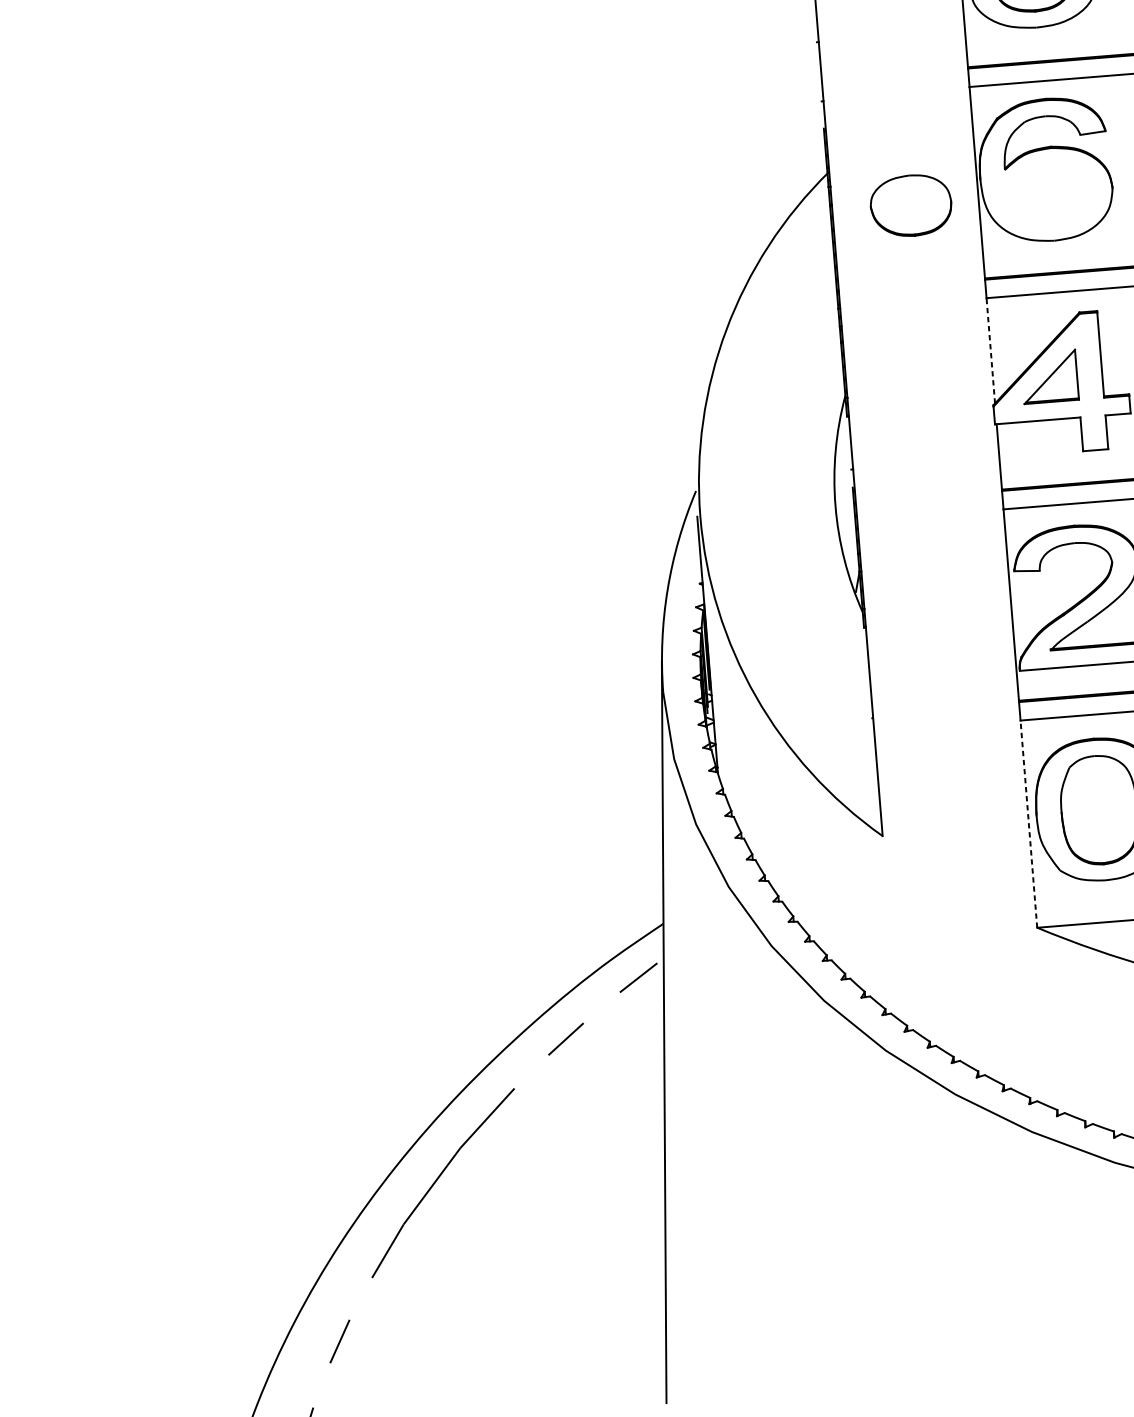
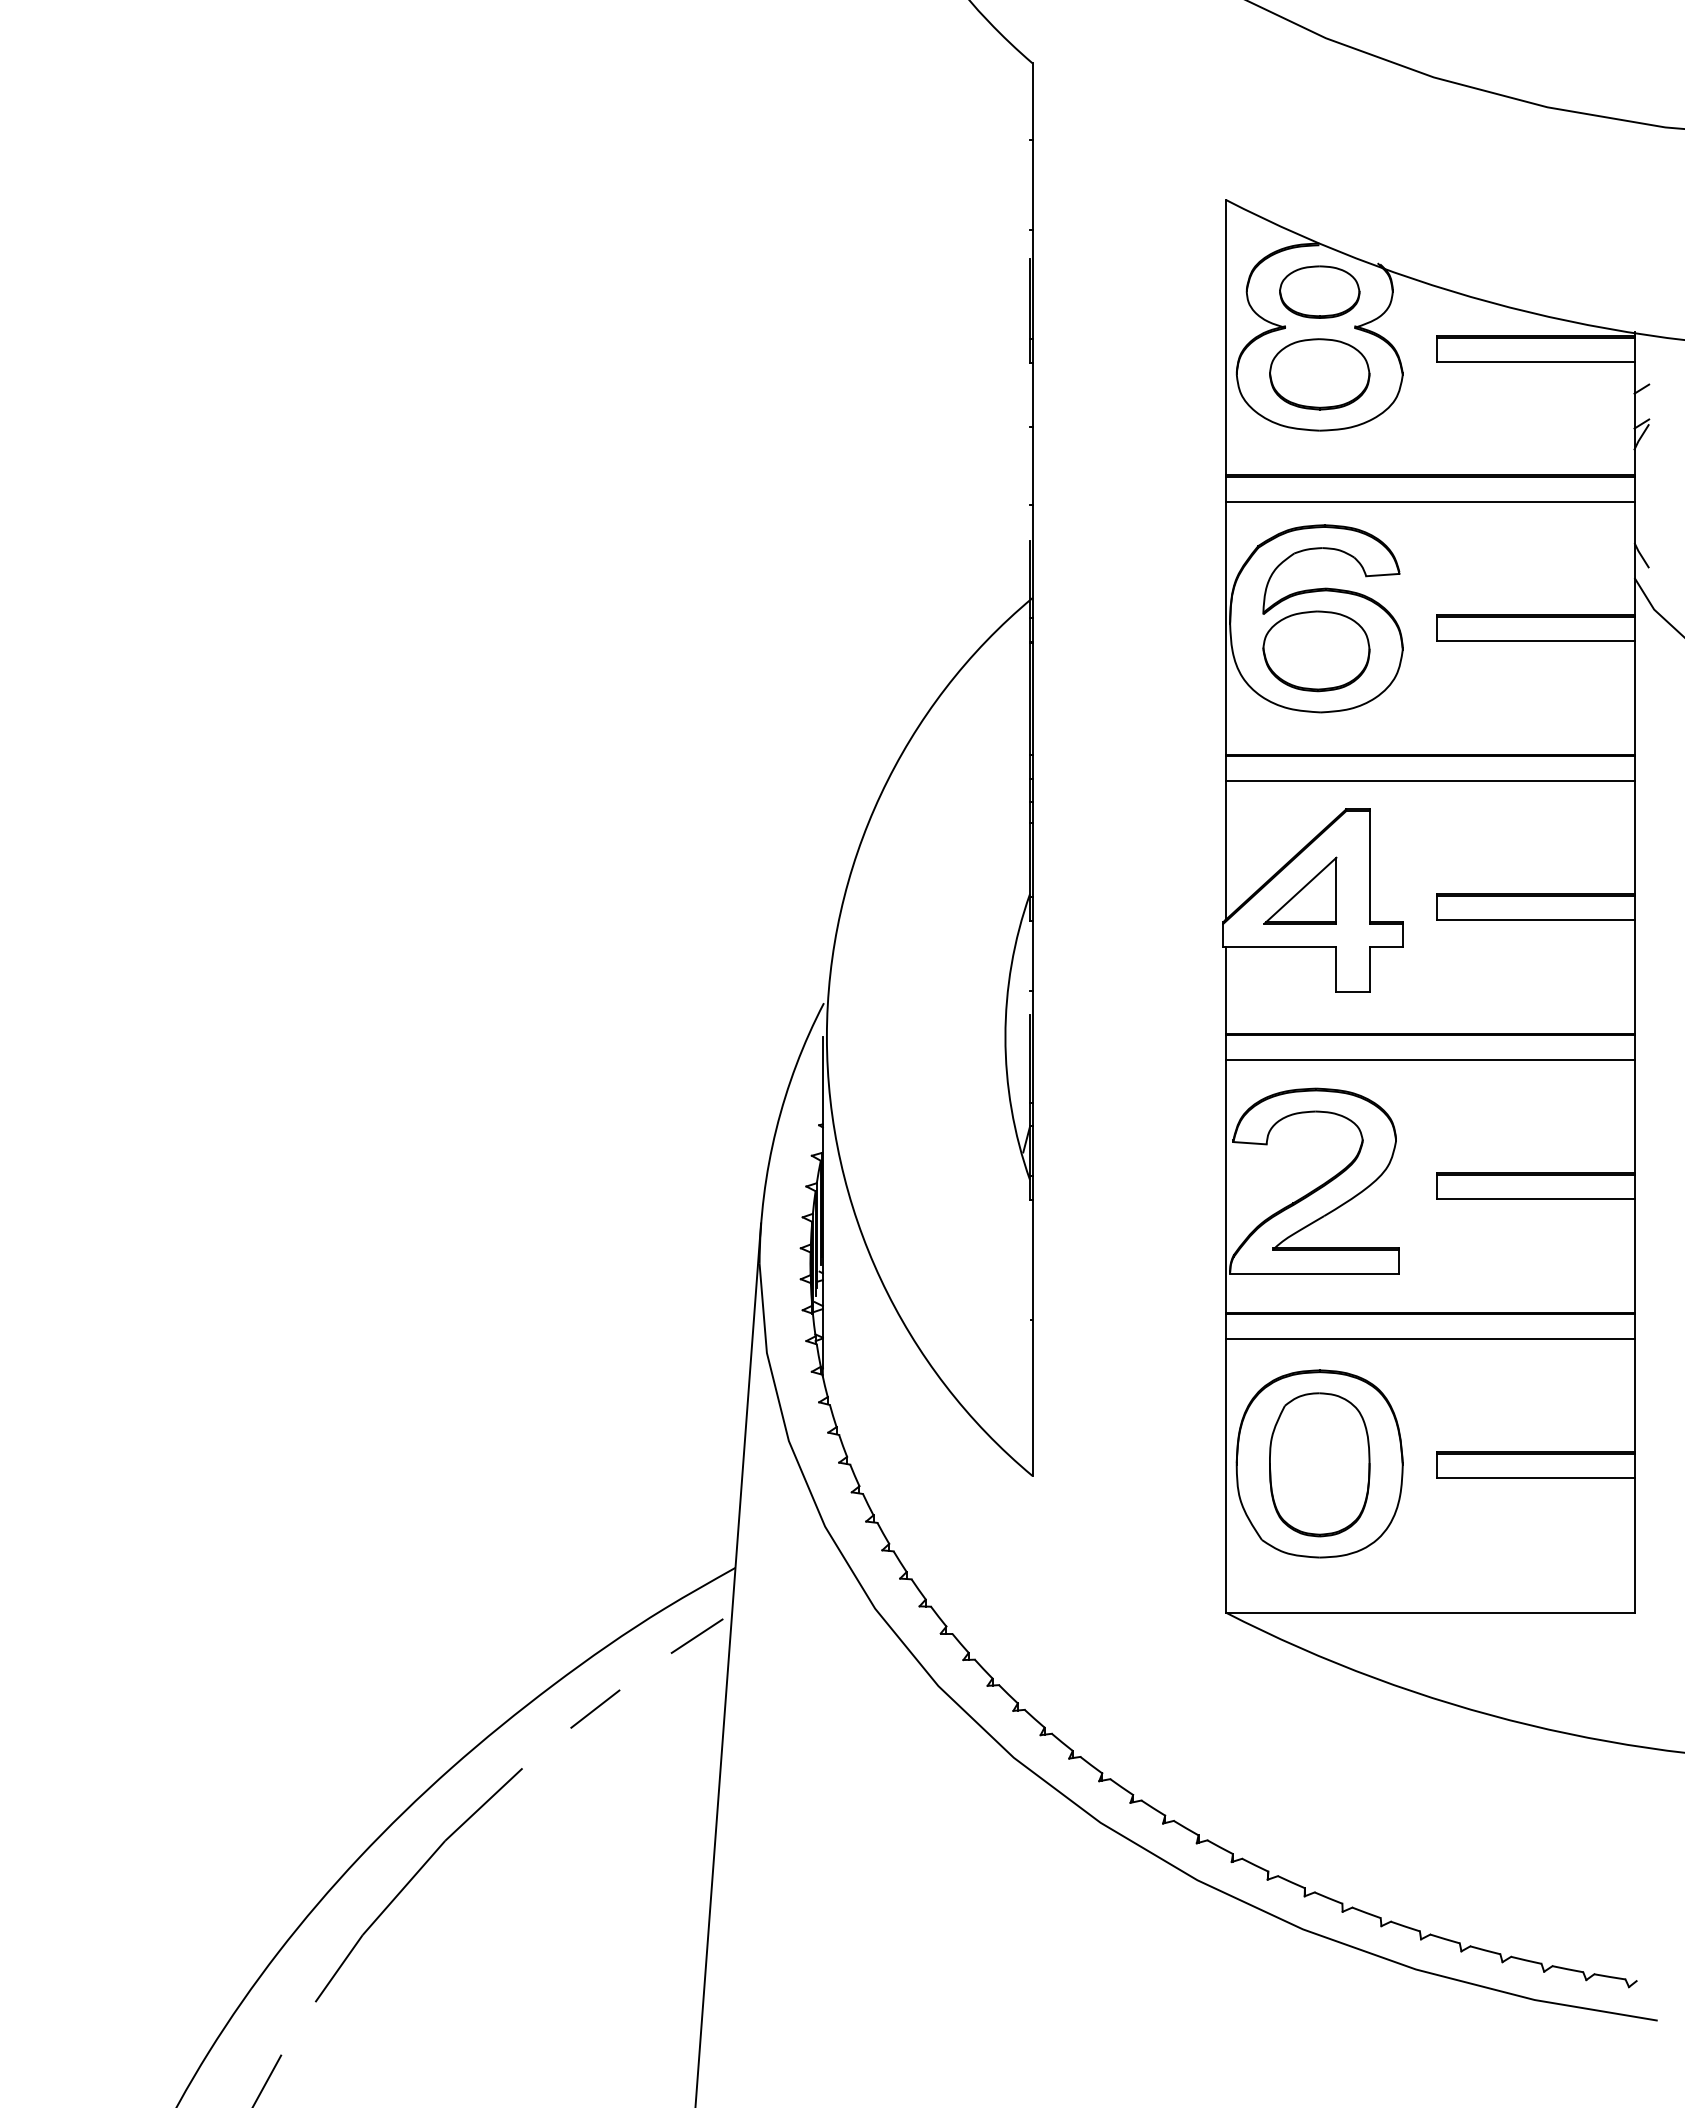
part: (911, 205) -> (1316, 651), moved
line: (990, 351) -> (1225, 850), dashed -> solid
line: (1028, 824) -> (1225, 1475), dashed -> solid

